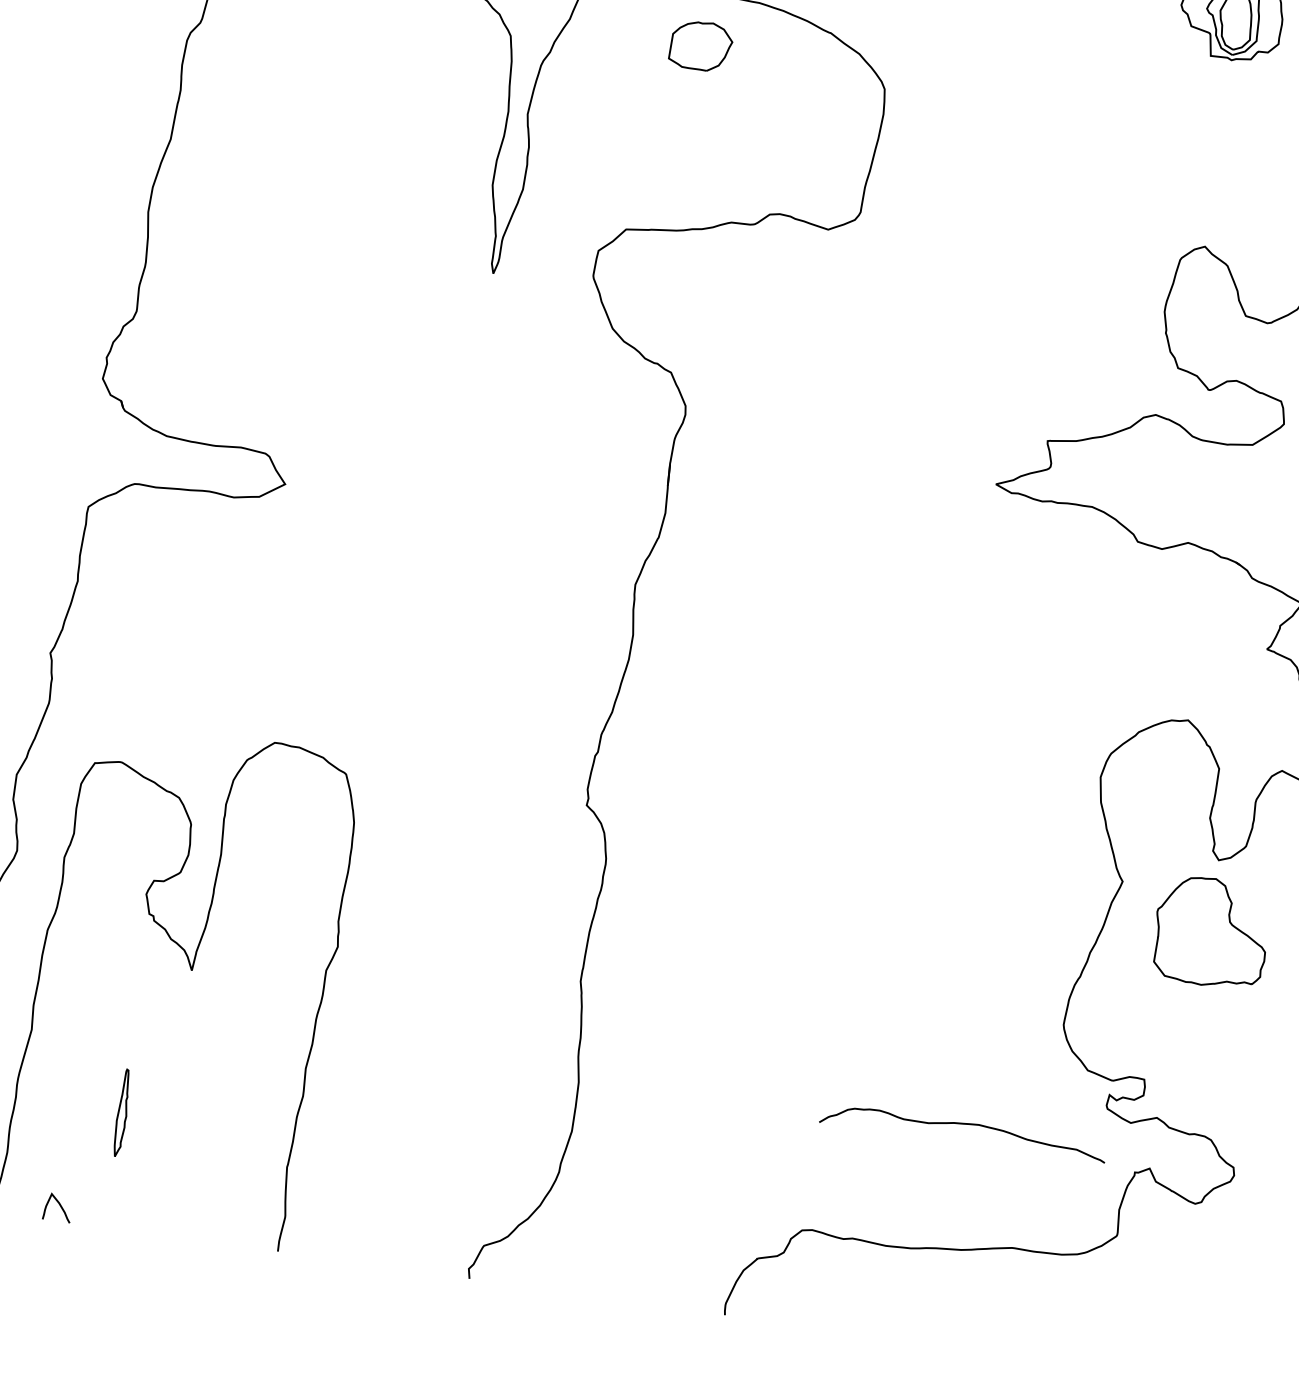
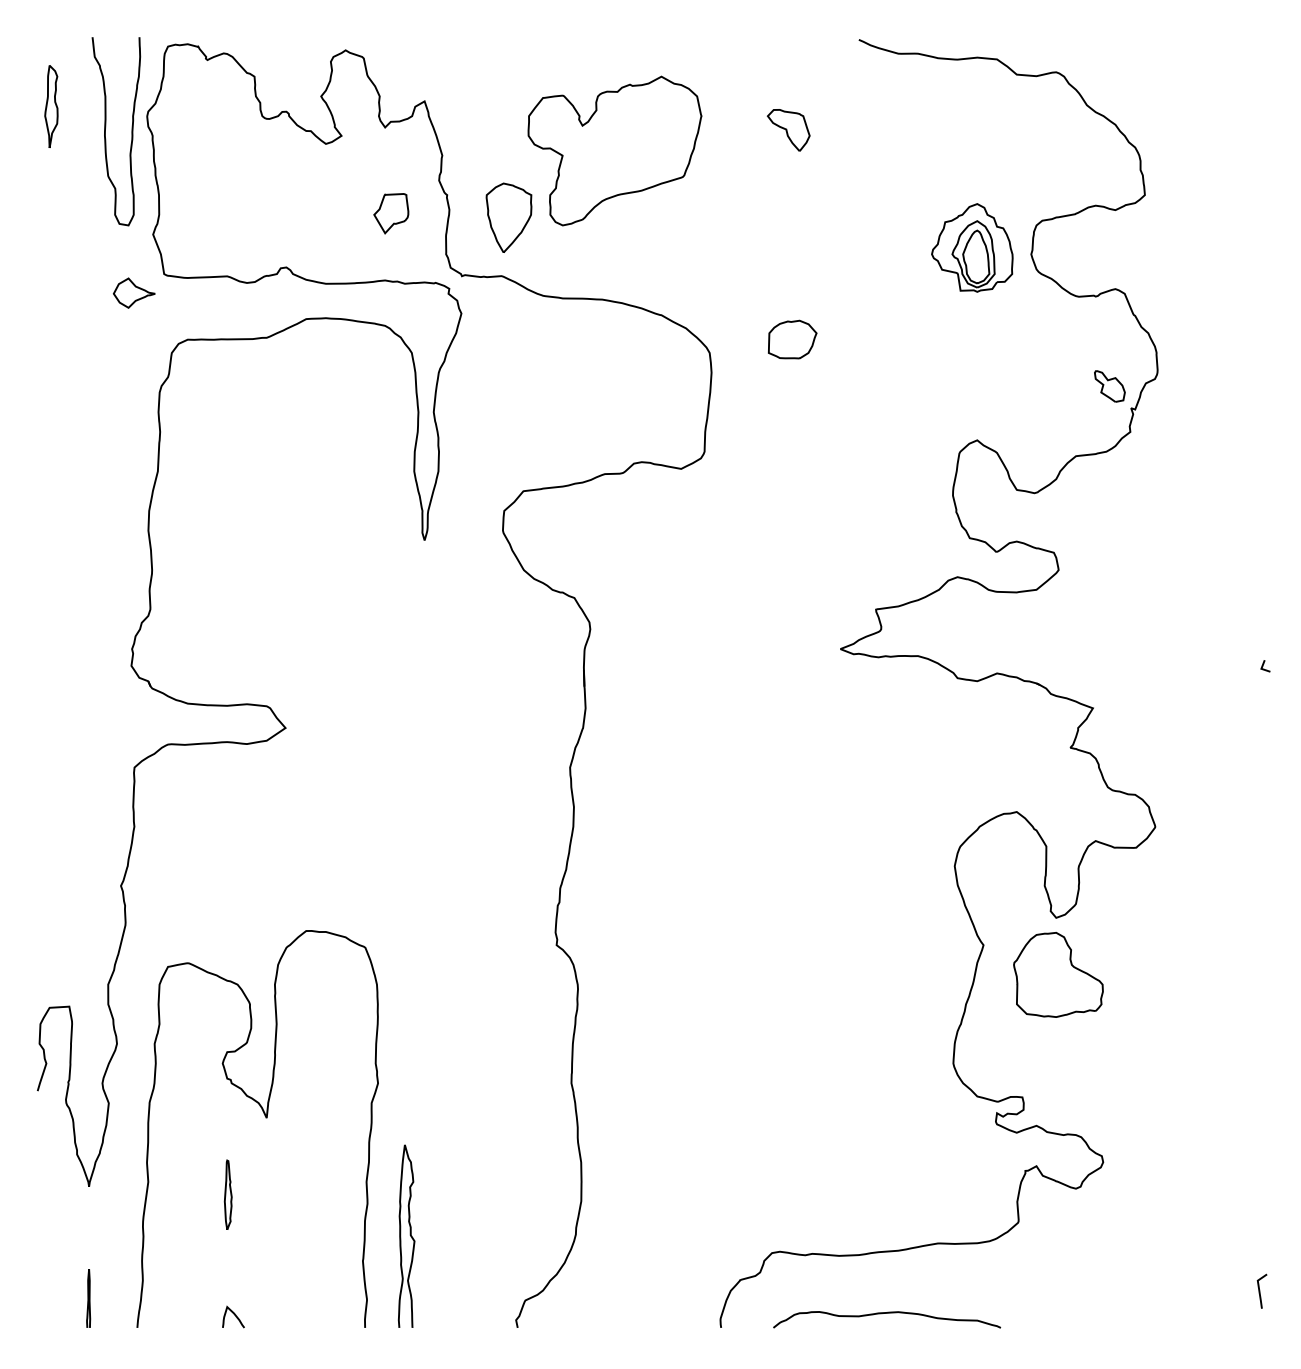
part: (701, 45) -> (792, 339), moved
part: (121, 1112) -> (227, 1194), moved
curve: (965, 1124) -> (887, 1313), moved
curve: (350, 1143) -> (409, 1235), added
curve: (59, 1205) -> (234, 1315), moved

